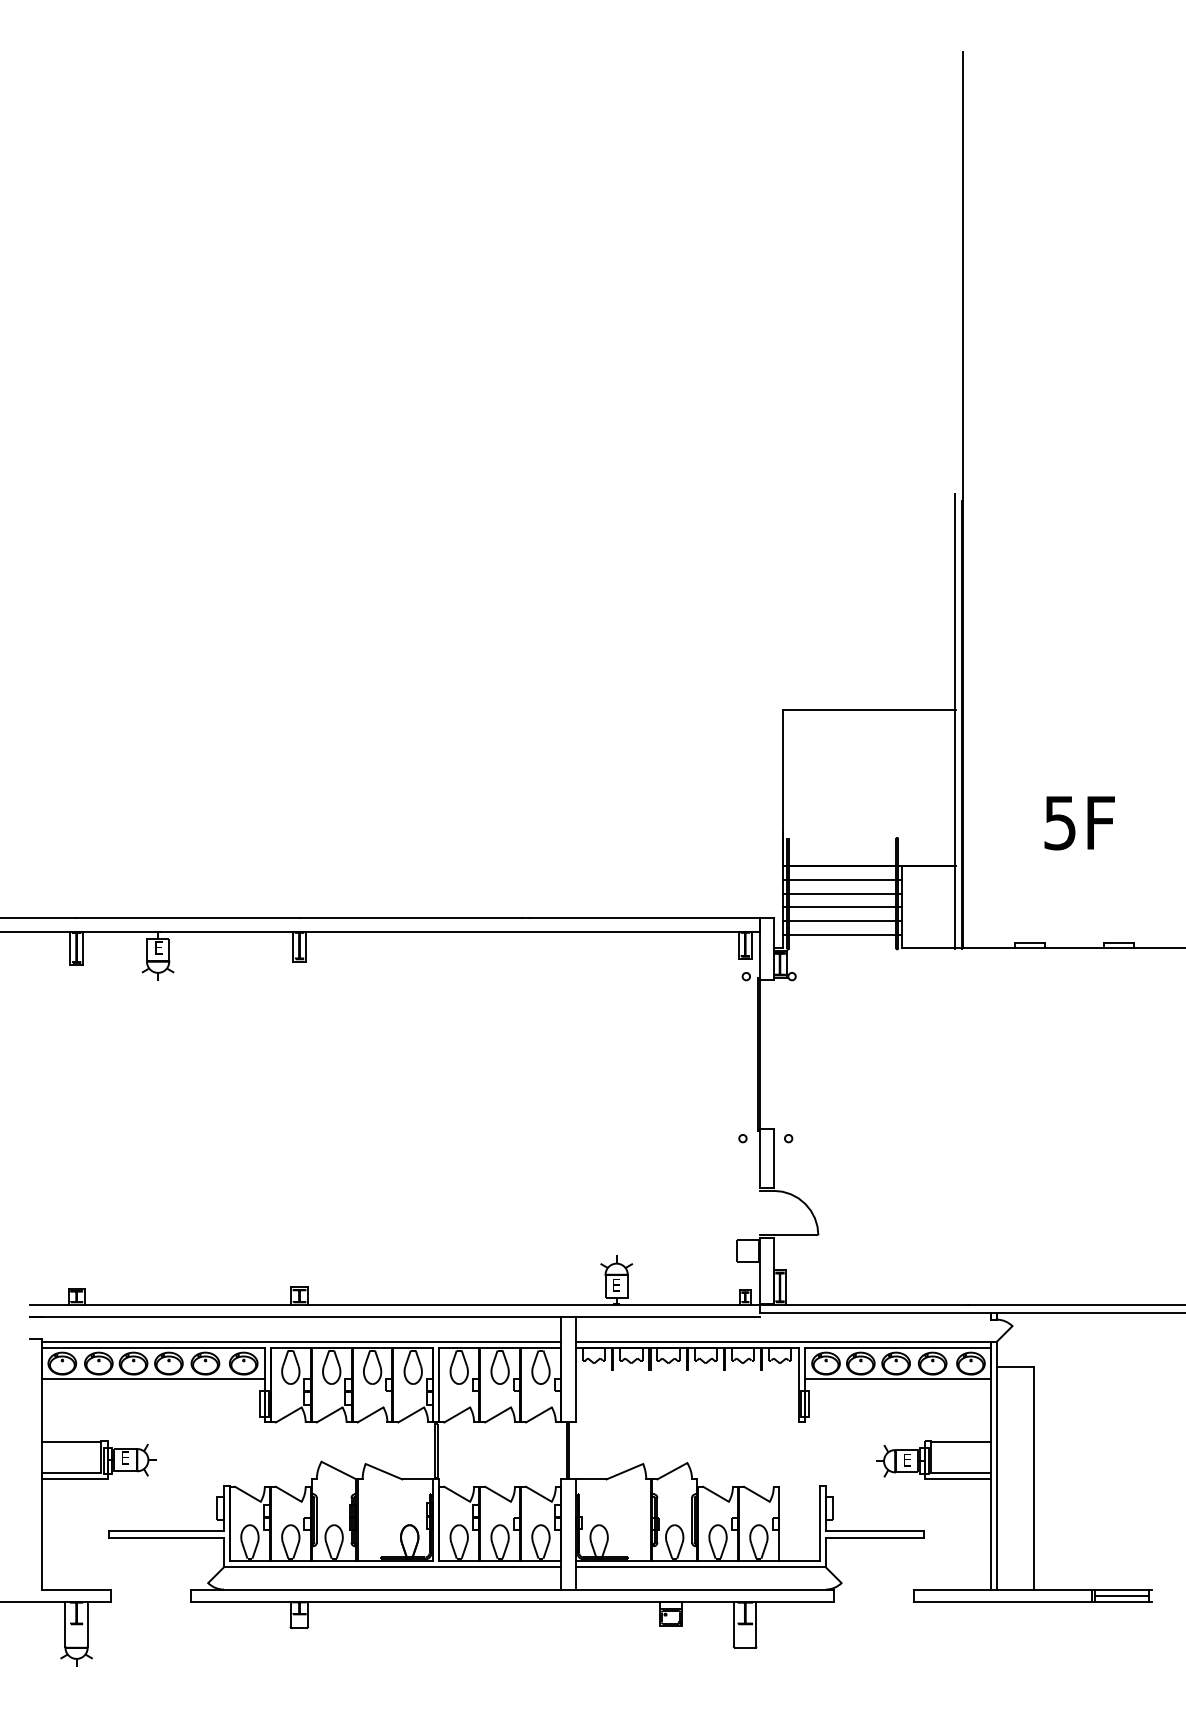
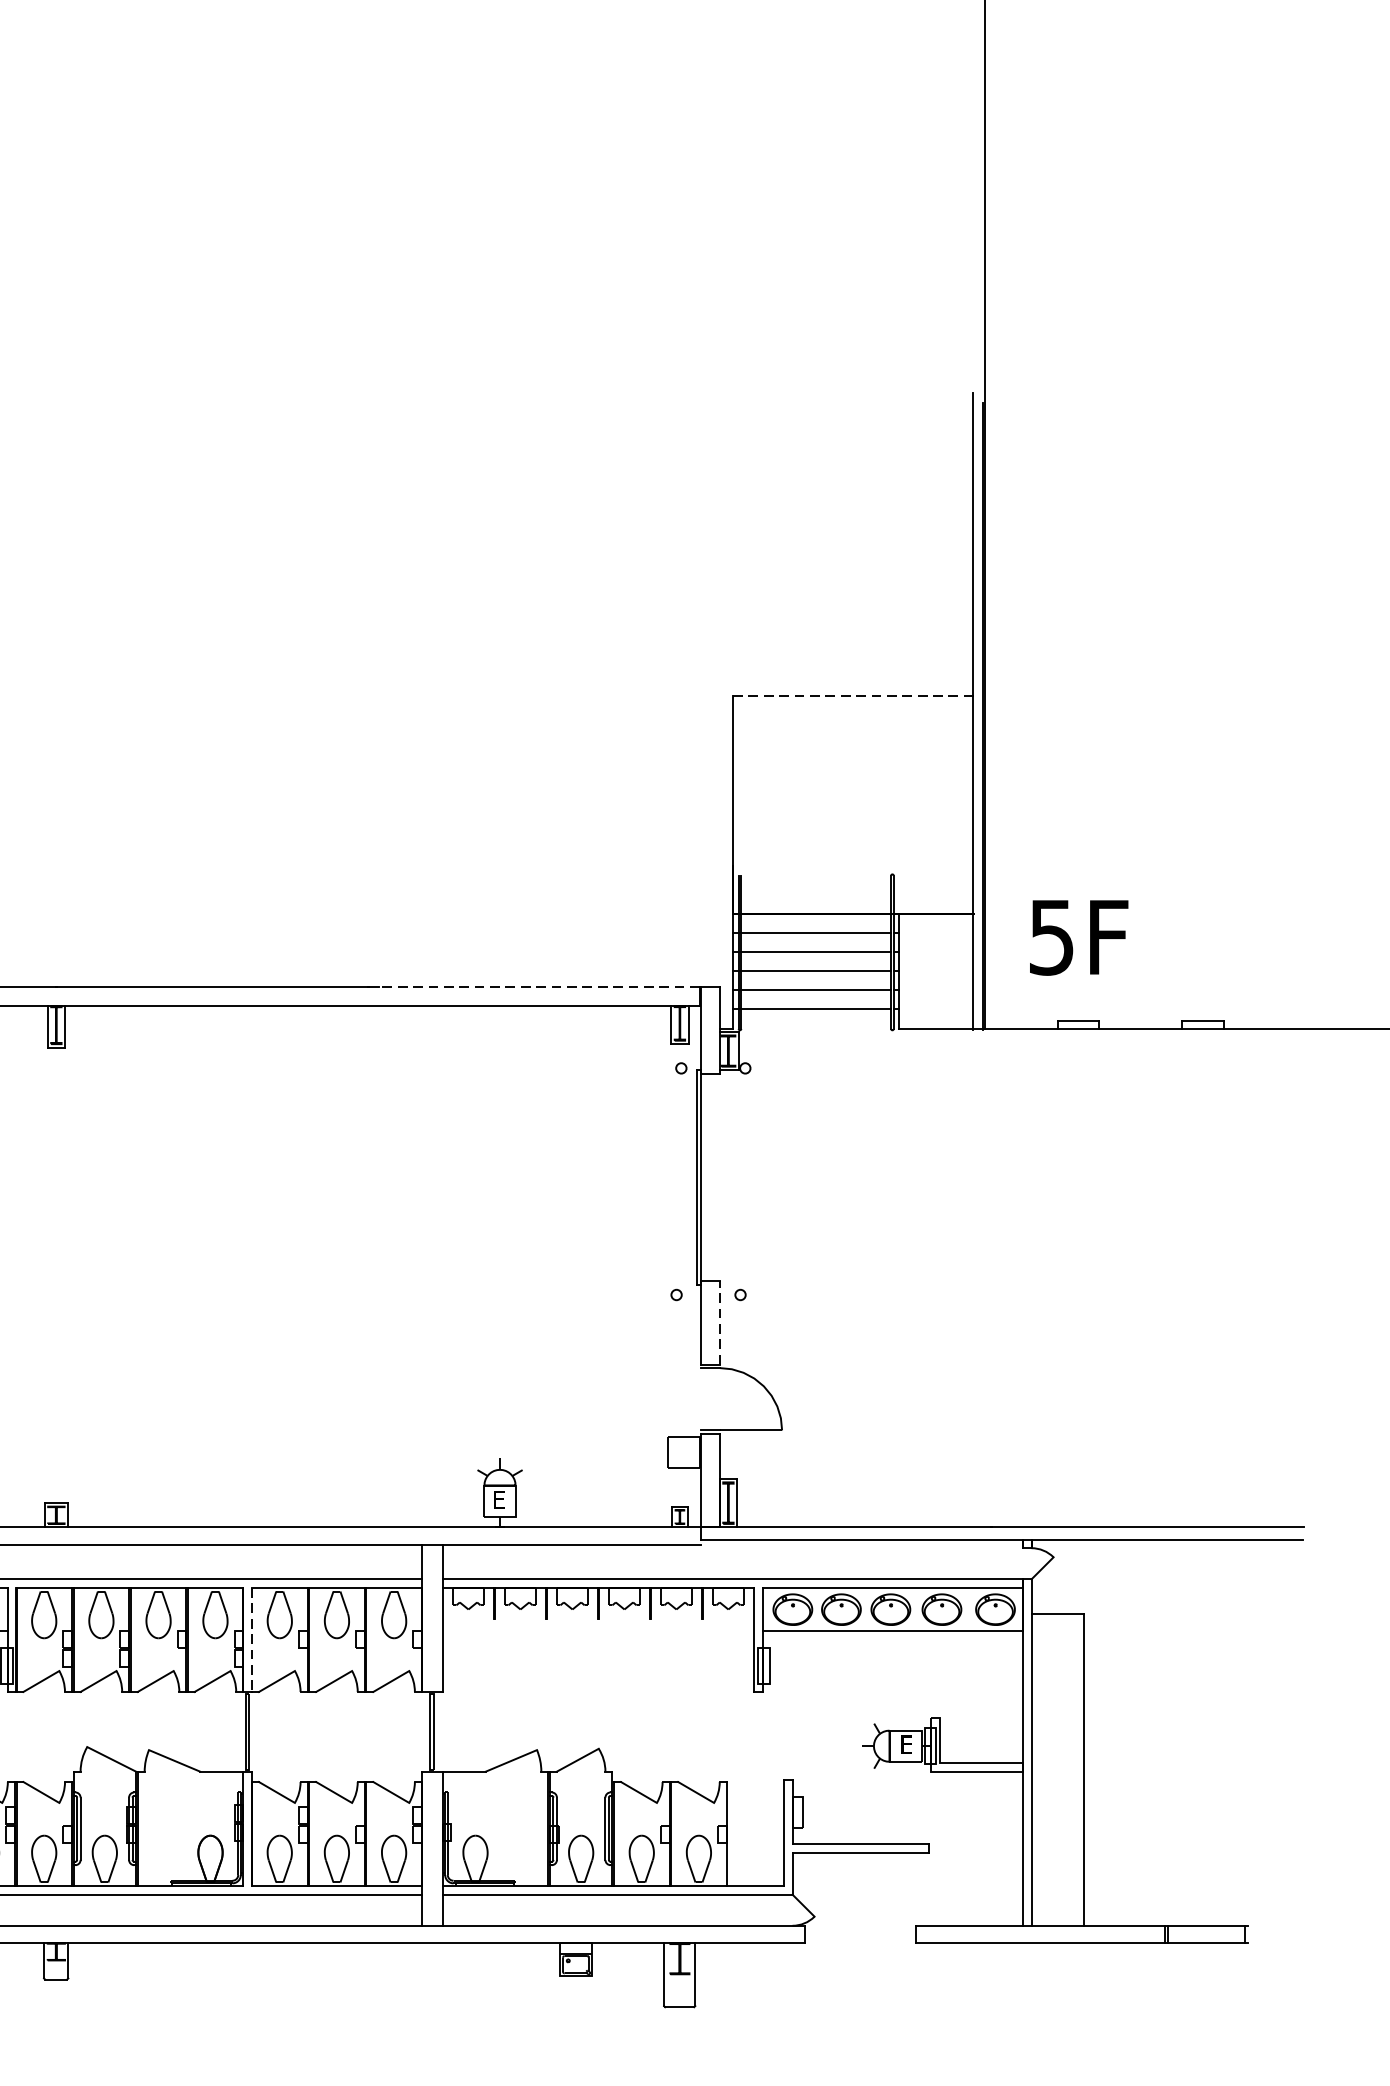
line: (870, 710) -> (855, 696), solid -> dashed
text: (1079, 823) -> (1078, 938), moved
line: (644, 918) -> (538, 987), solid -> dashed
line: (773, 1158) -> (719, 1322), solid -> dashed
line: (439, 1385) -> (252, 1640), solid -> dashed
line: (960, 1442) -> (980, 1720), removed
line: (1121, 1595) -> (1206, 1934), removed

